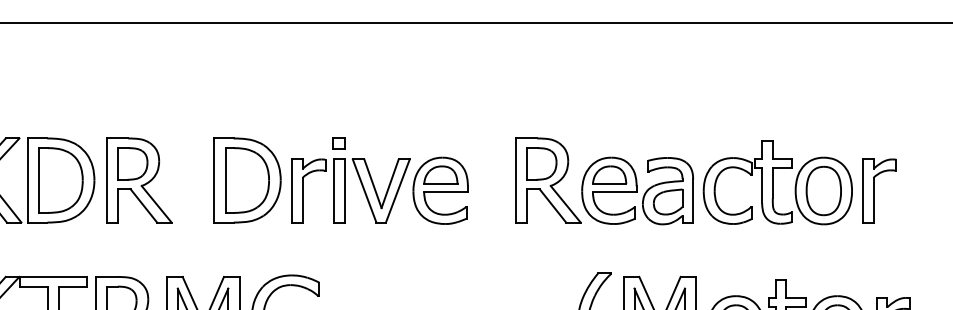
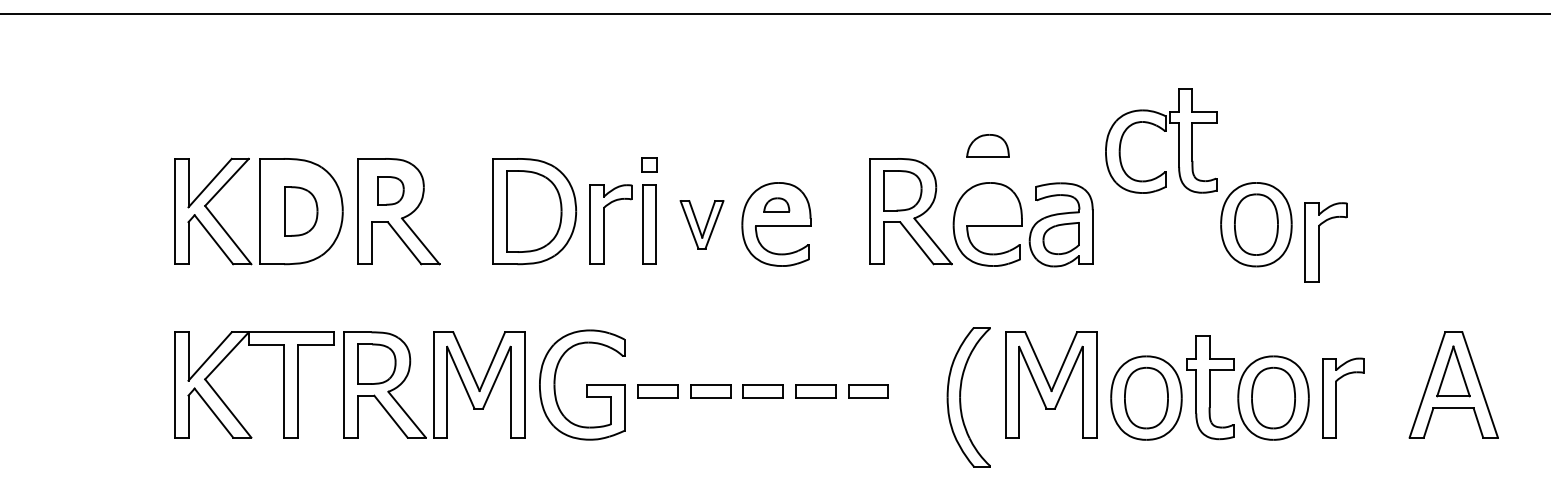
part: (132, 163) -> (390, 190), size x0.7
part: (440, 174) -> (776, 204), size x0.6
part: (609, 174) -> (987, 145), moved
part: (749, 174) -> (1163, 131), moved
part: (61, 180) -> (301, 211), size x0.6
part: (380, 190) -> (701, 224), size x0.6
part: (879, 190) -> (1325, 242), moved

